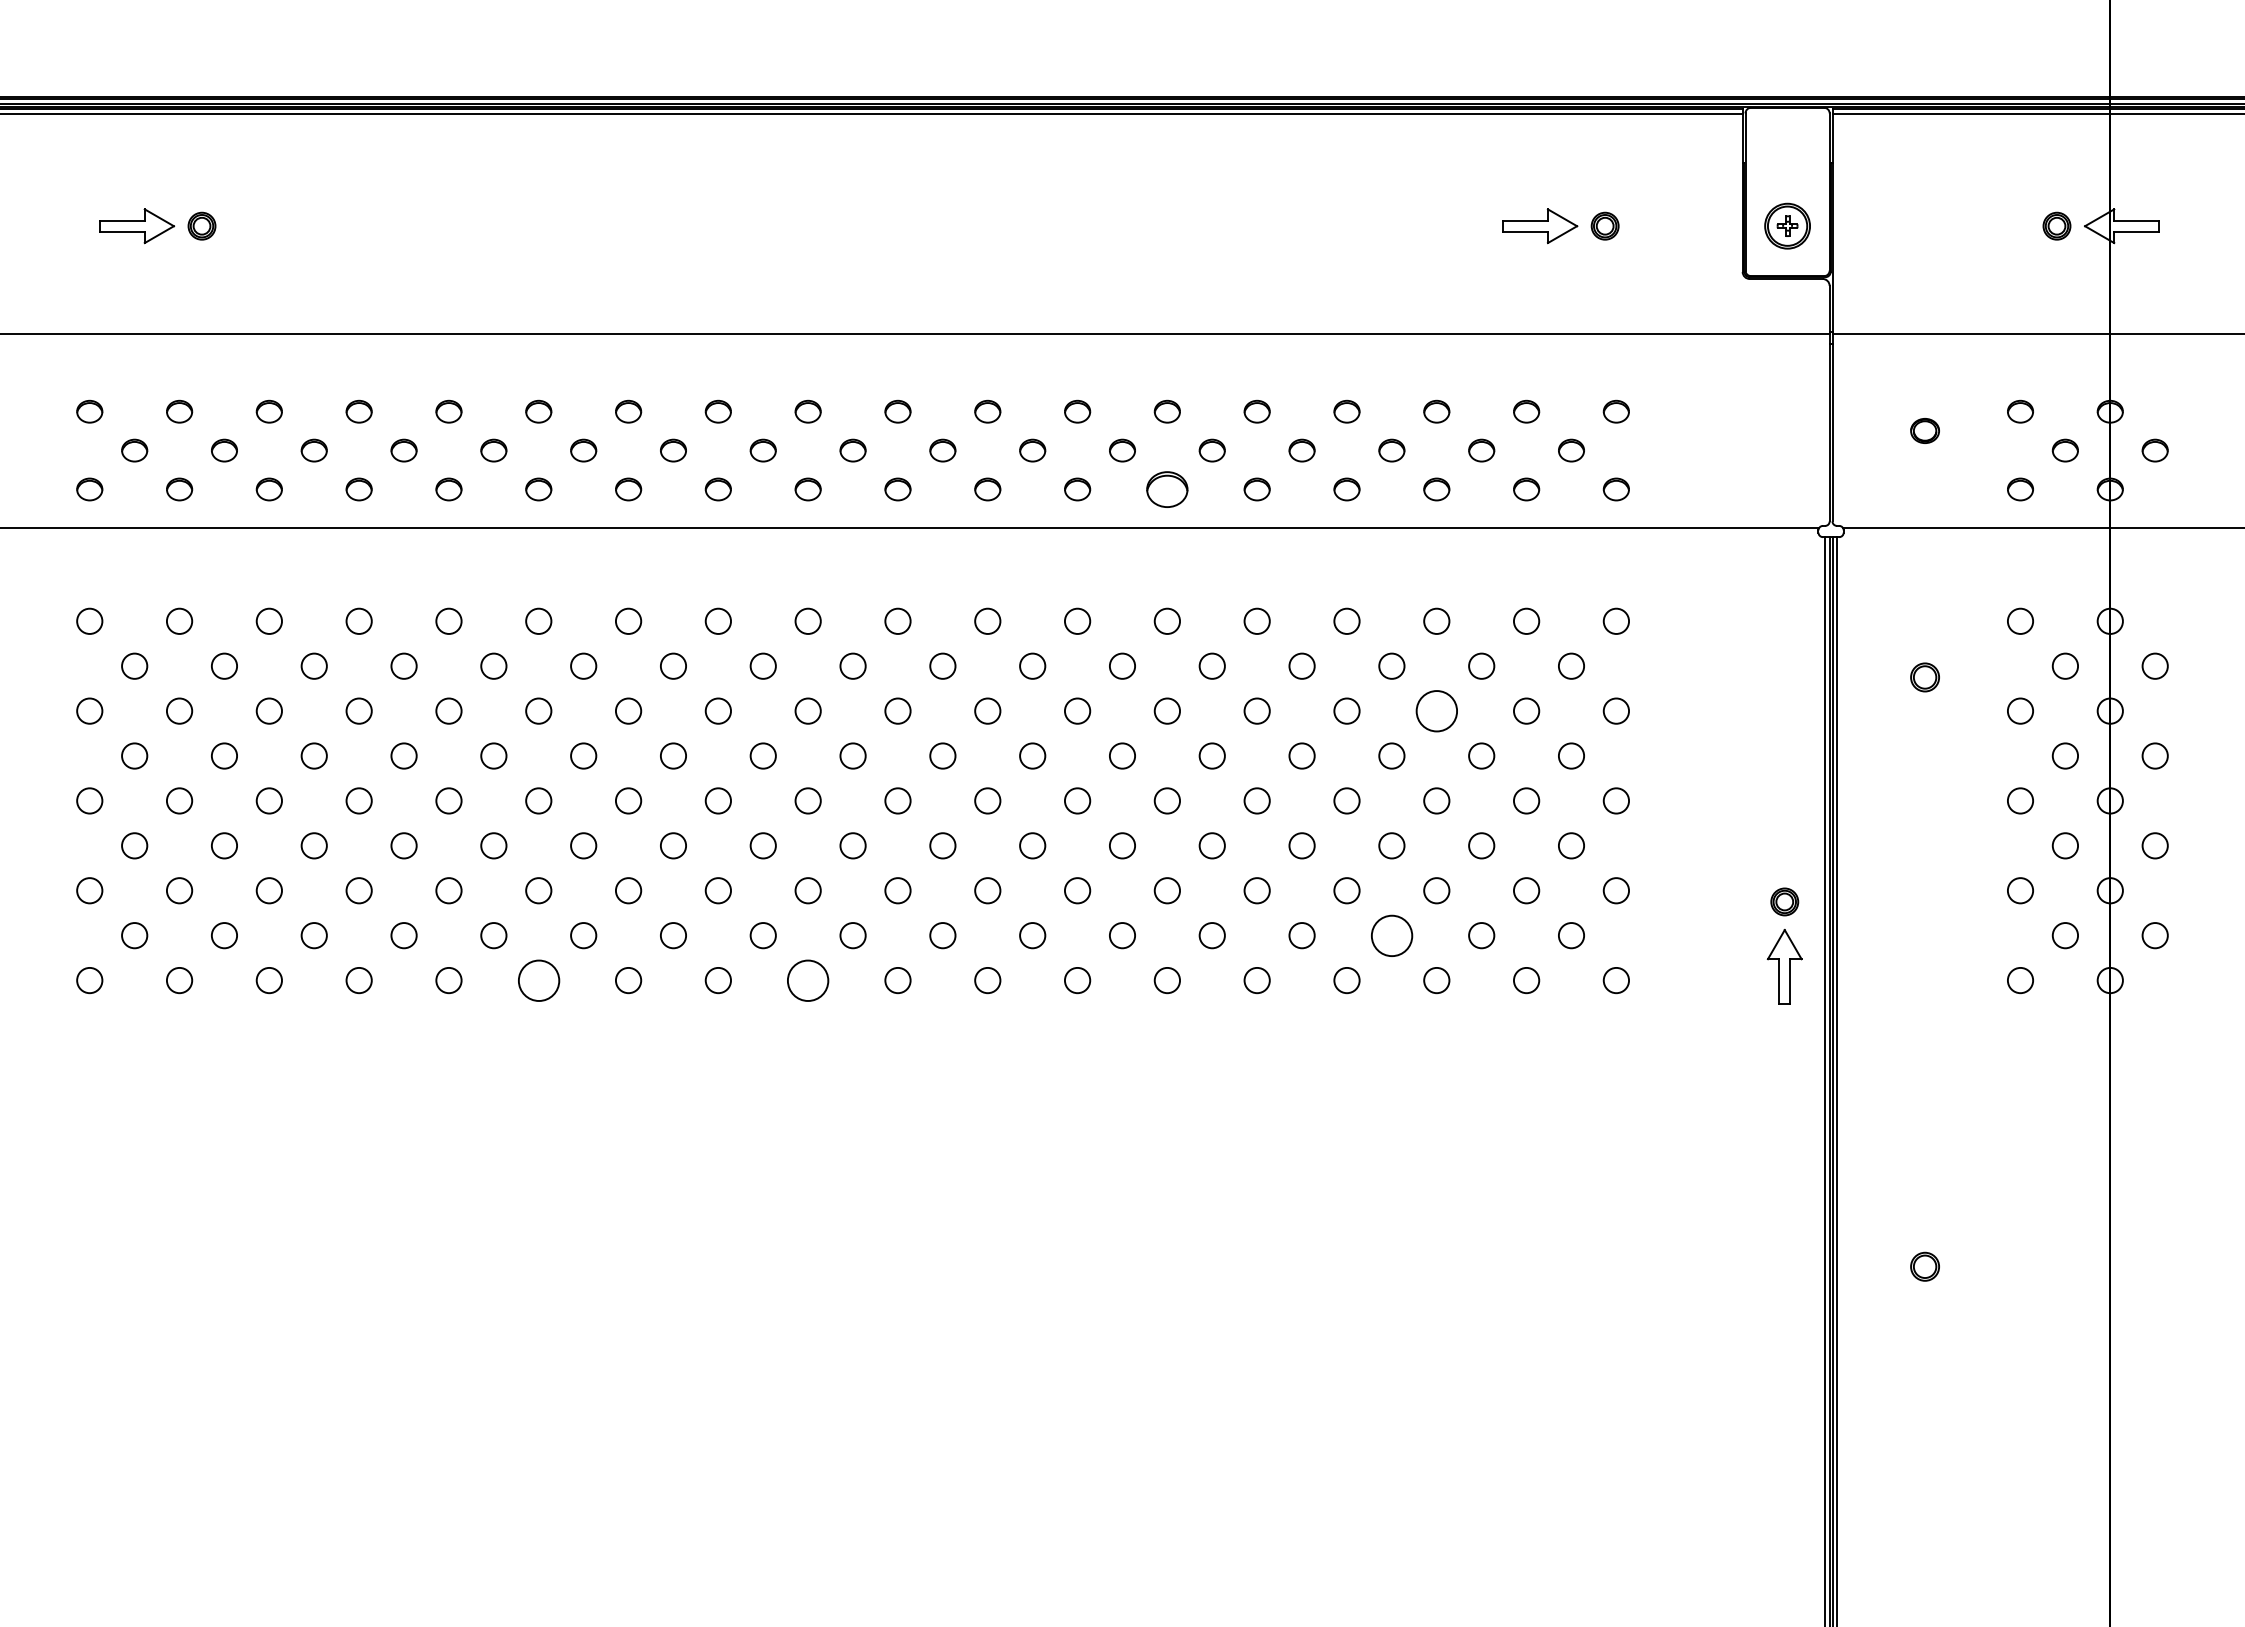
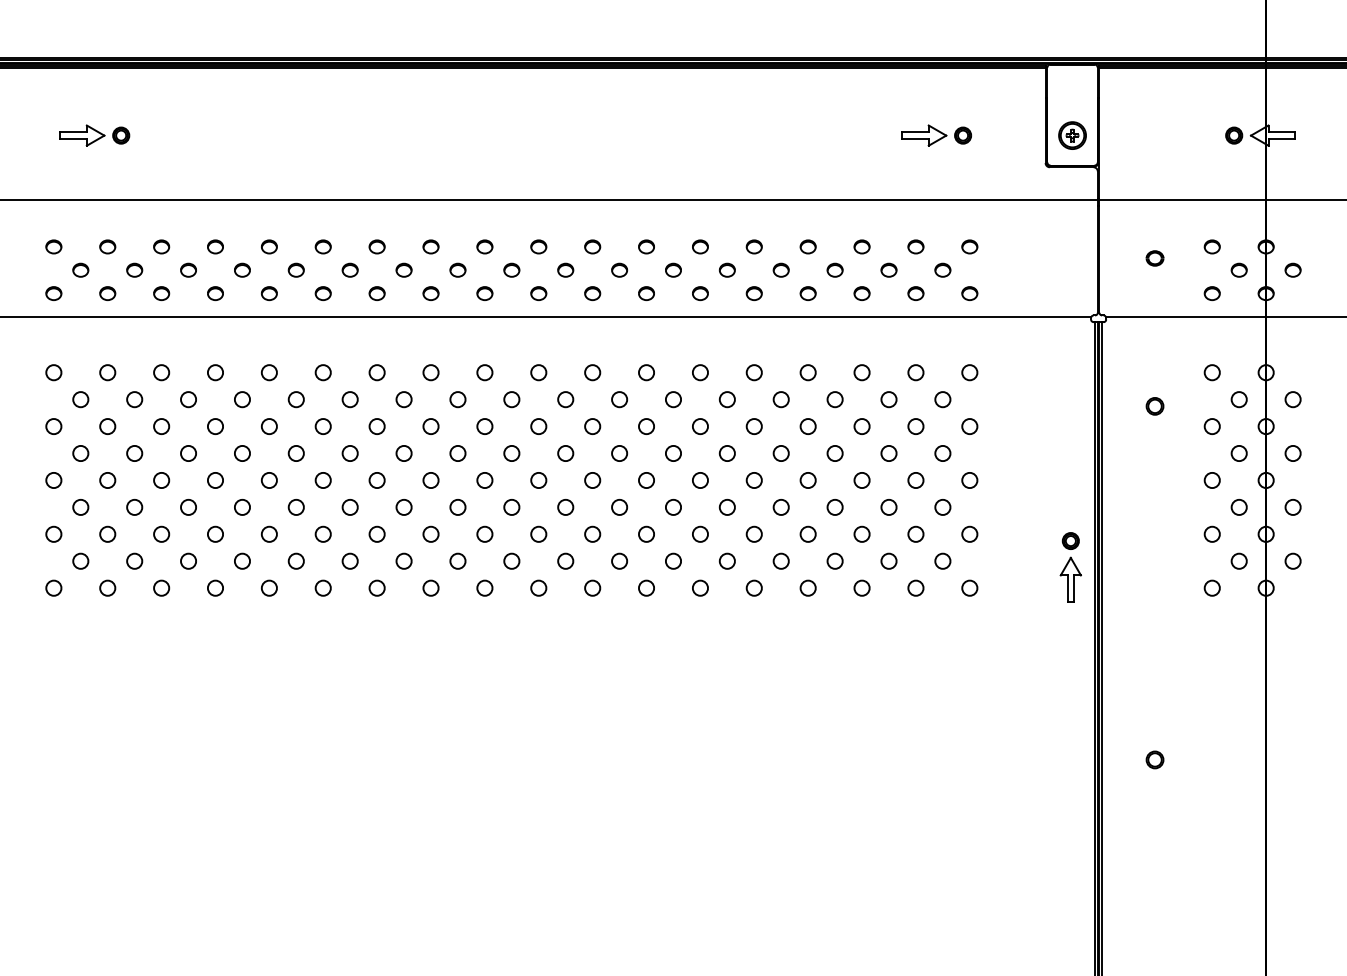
part: (1167, 489) -> (700, 293), size x0.62
circle: (1435, 710) -> (861, 426), size x0.62
circle: (1390, 934) -> (834, 560), size x0.62
circle: (537, 979) -> (322, 587), size x0.62
circle: (807, 979) -> (484, 587), size x0.62

